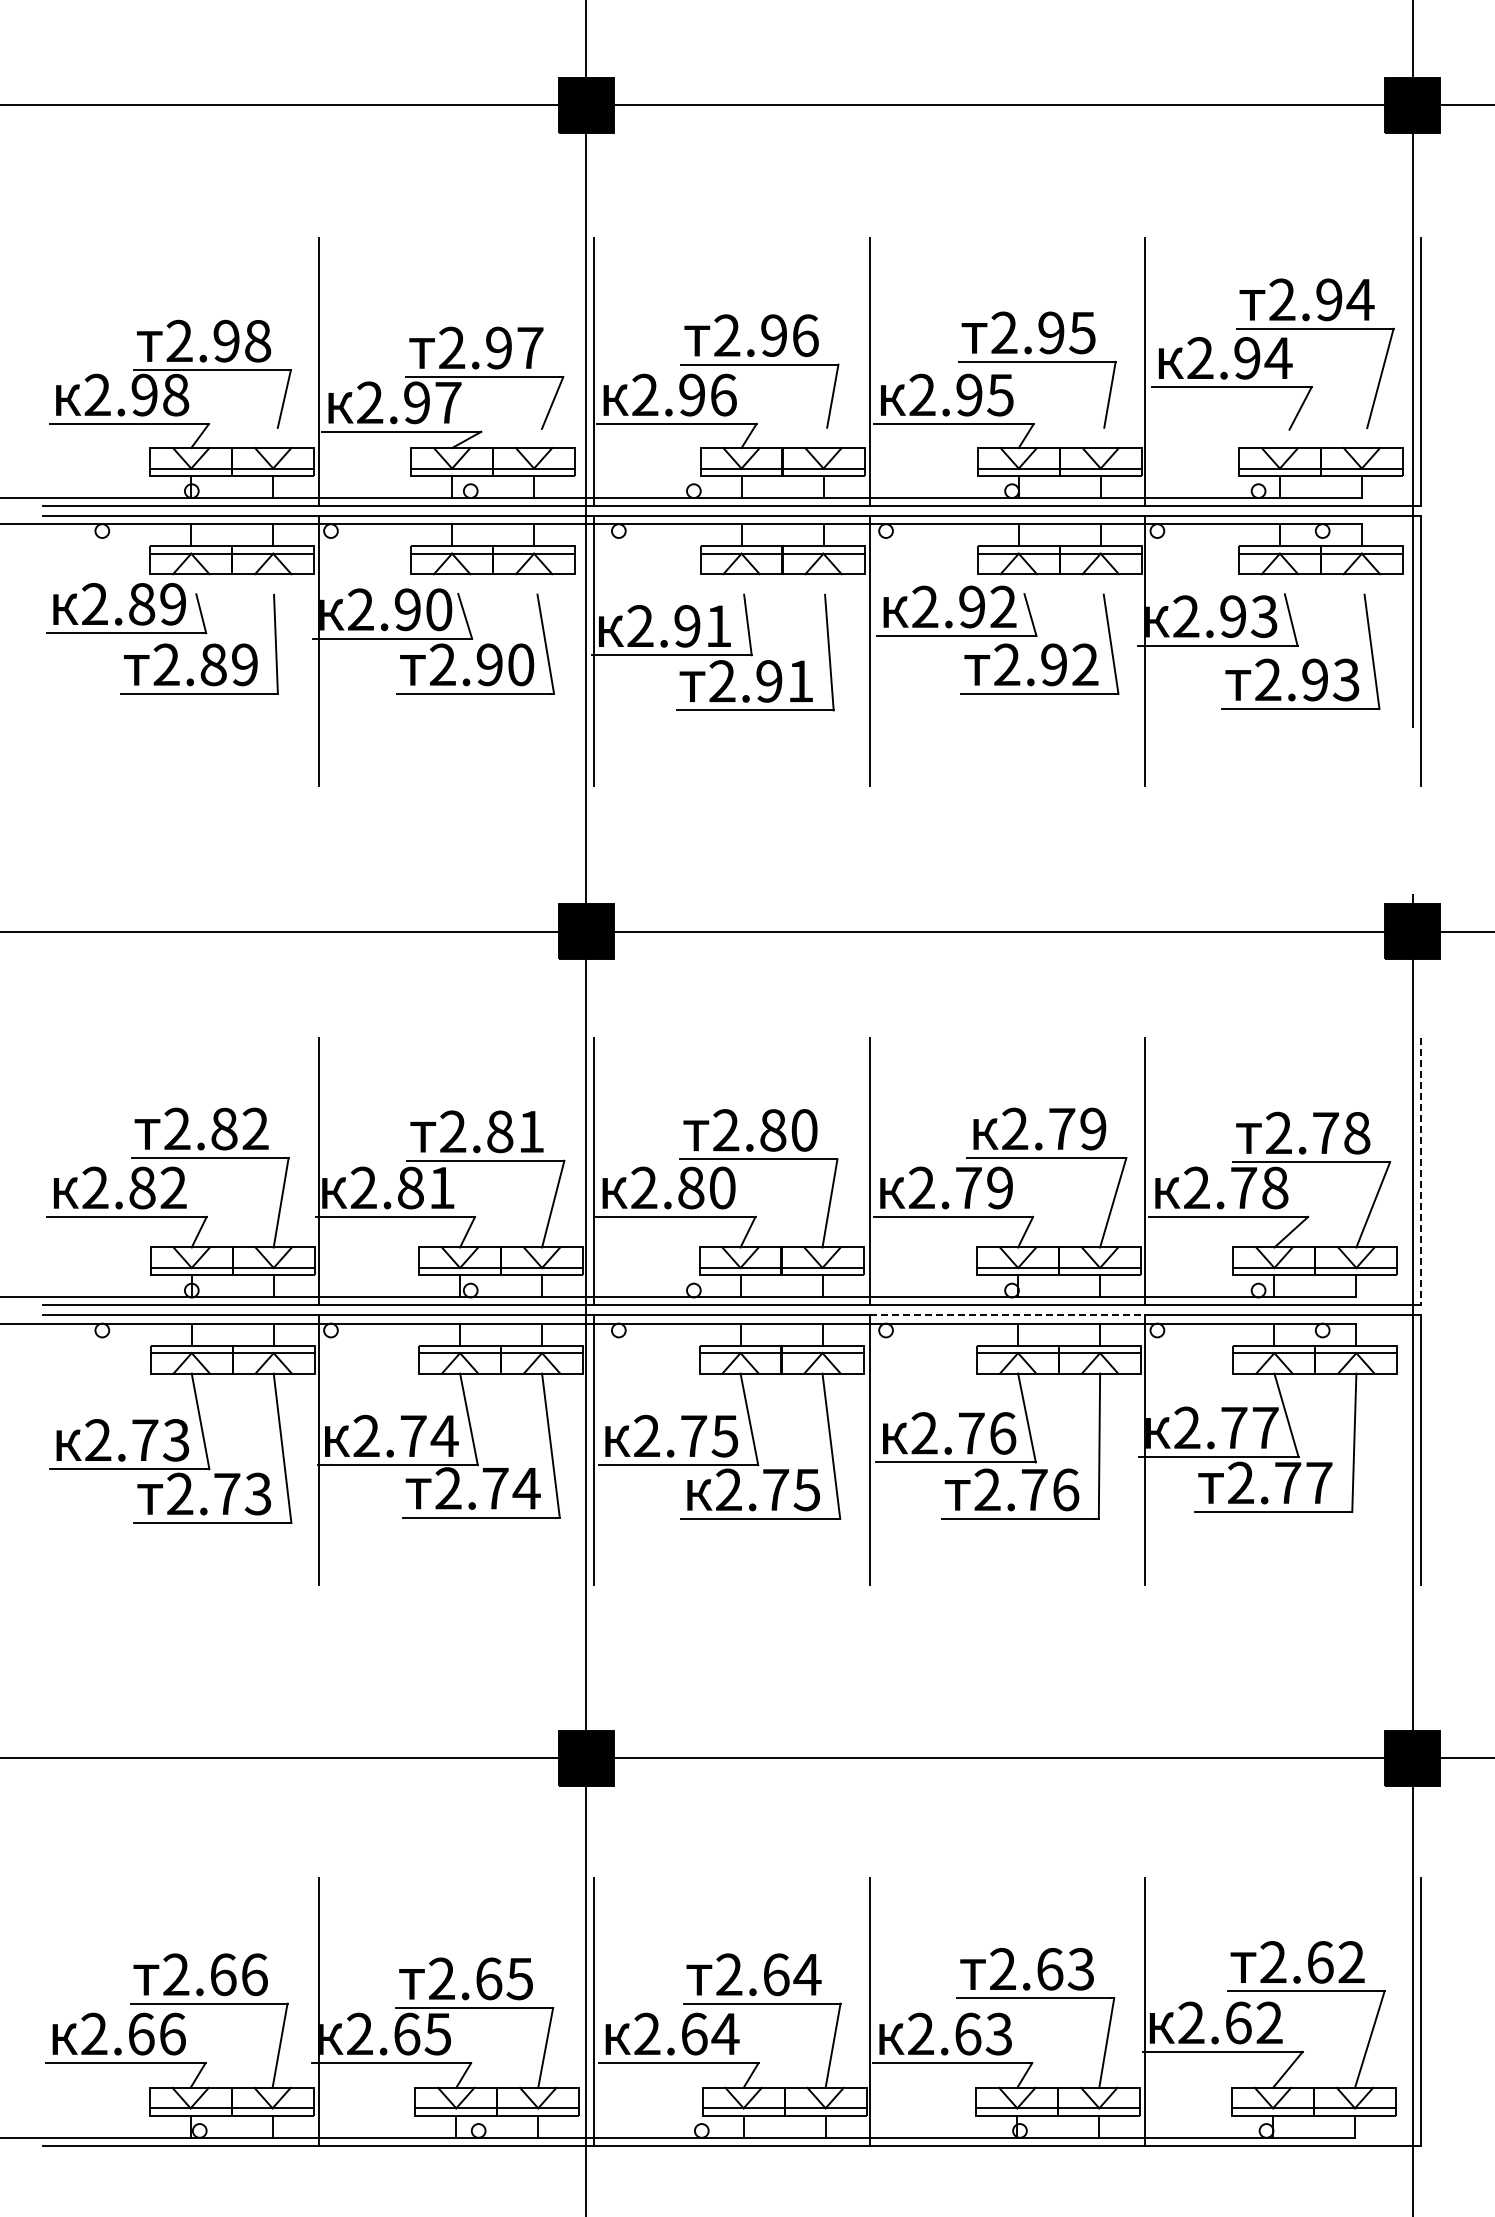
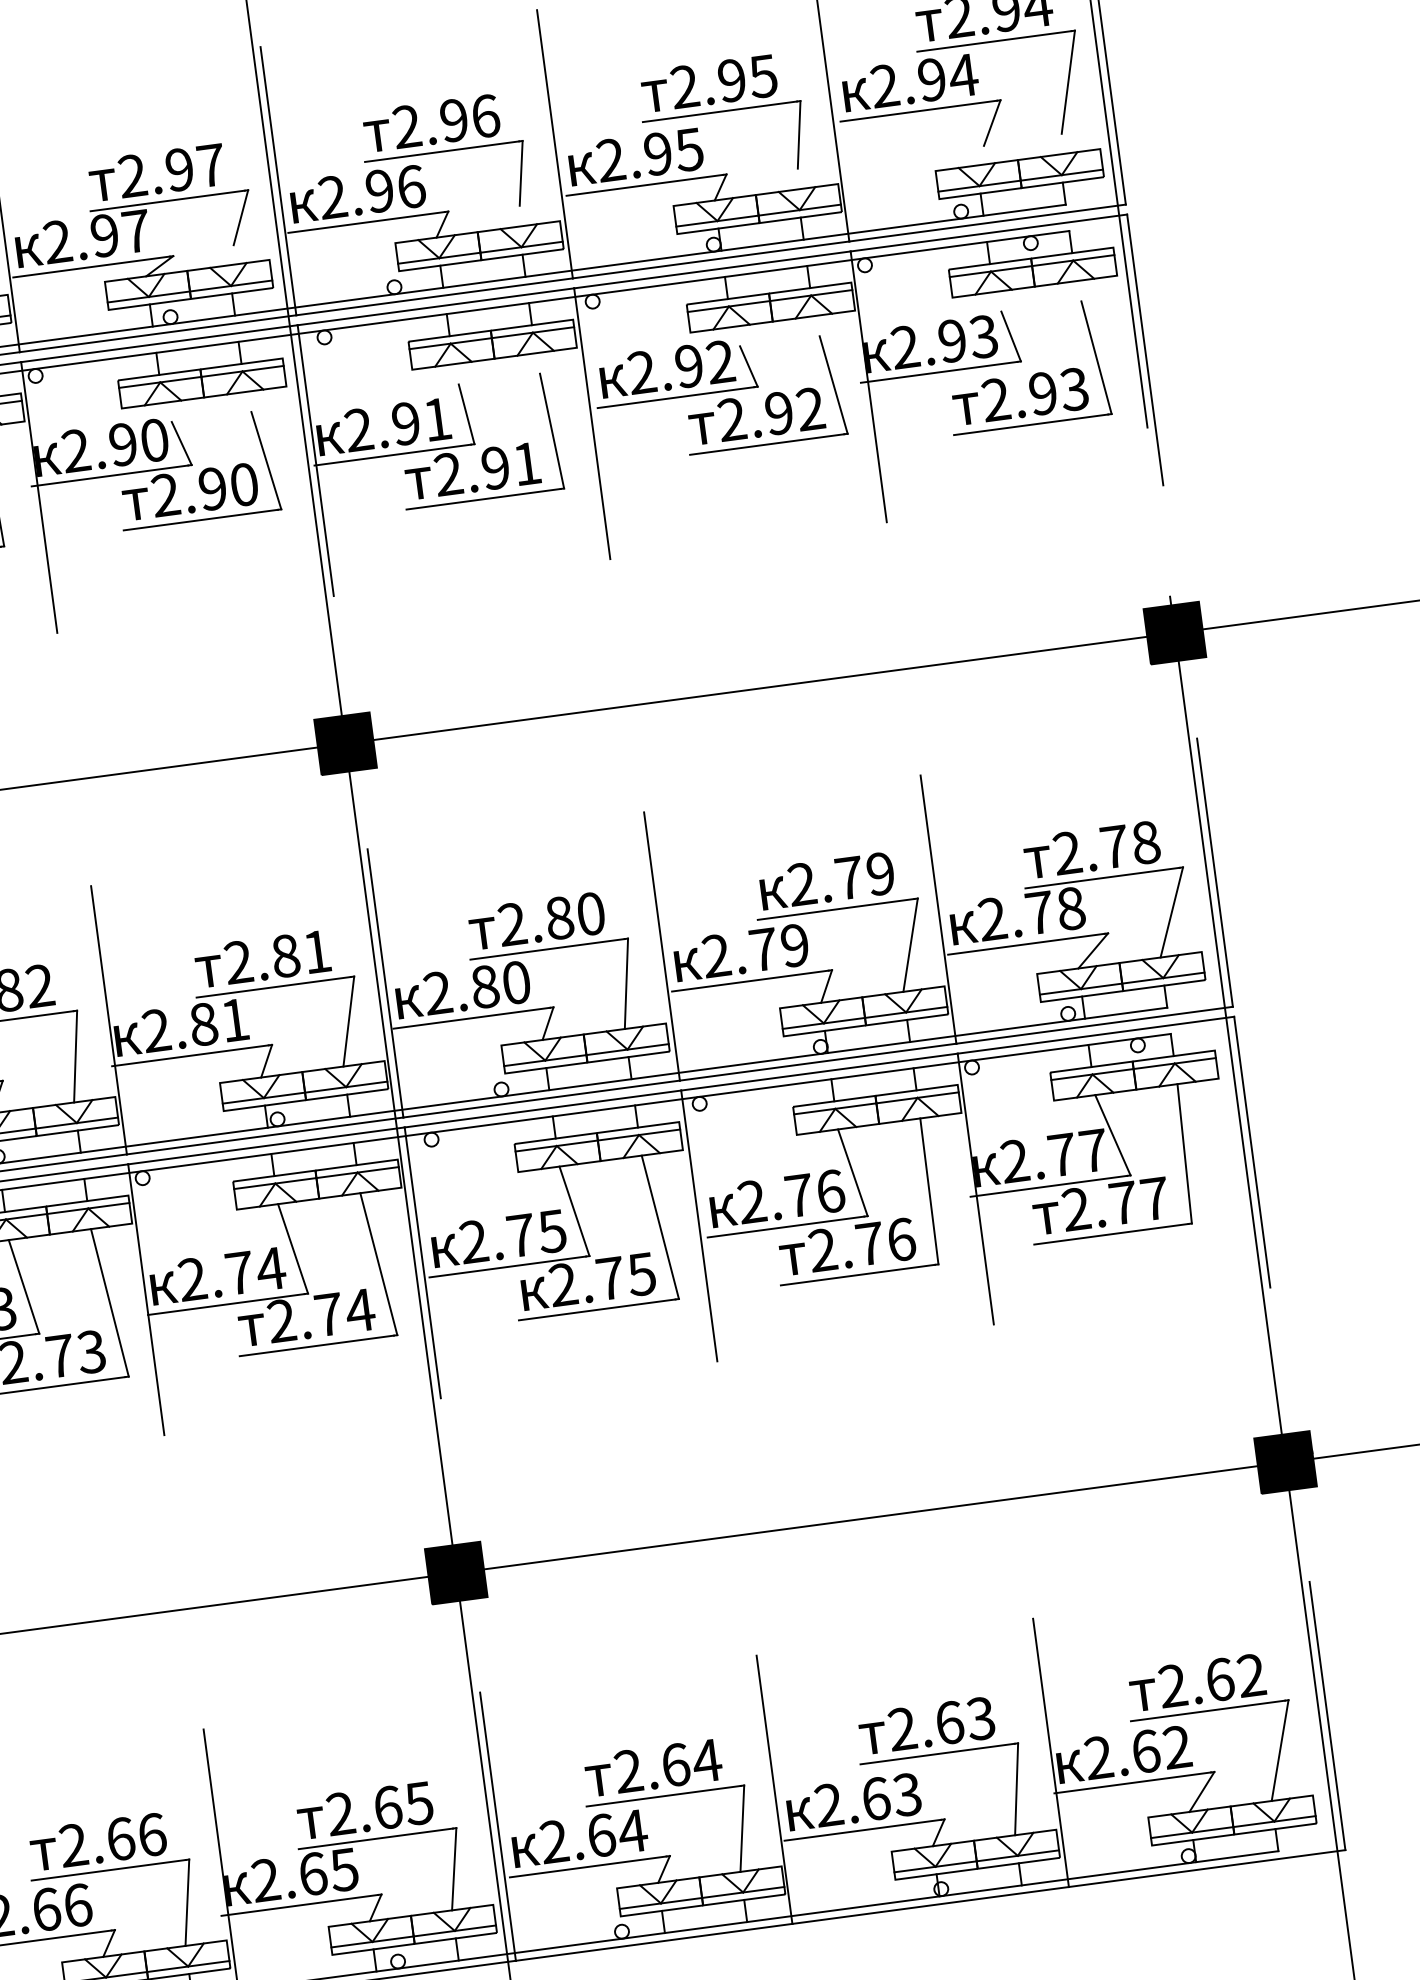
line: (1420, 1171) -> (1214, 872), dashed -> solid
line: (1007, 1315) -> (819, 1072), dashed -> solid

